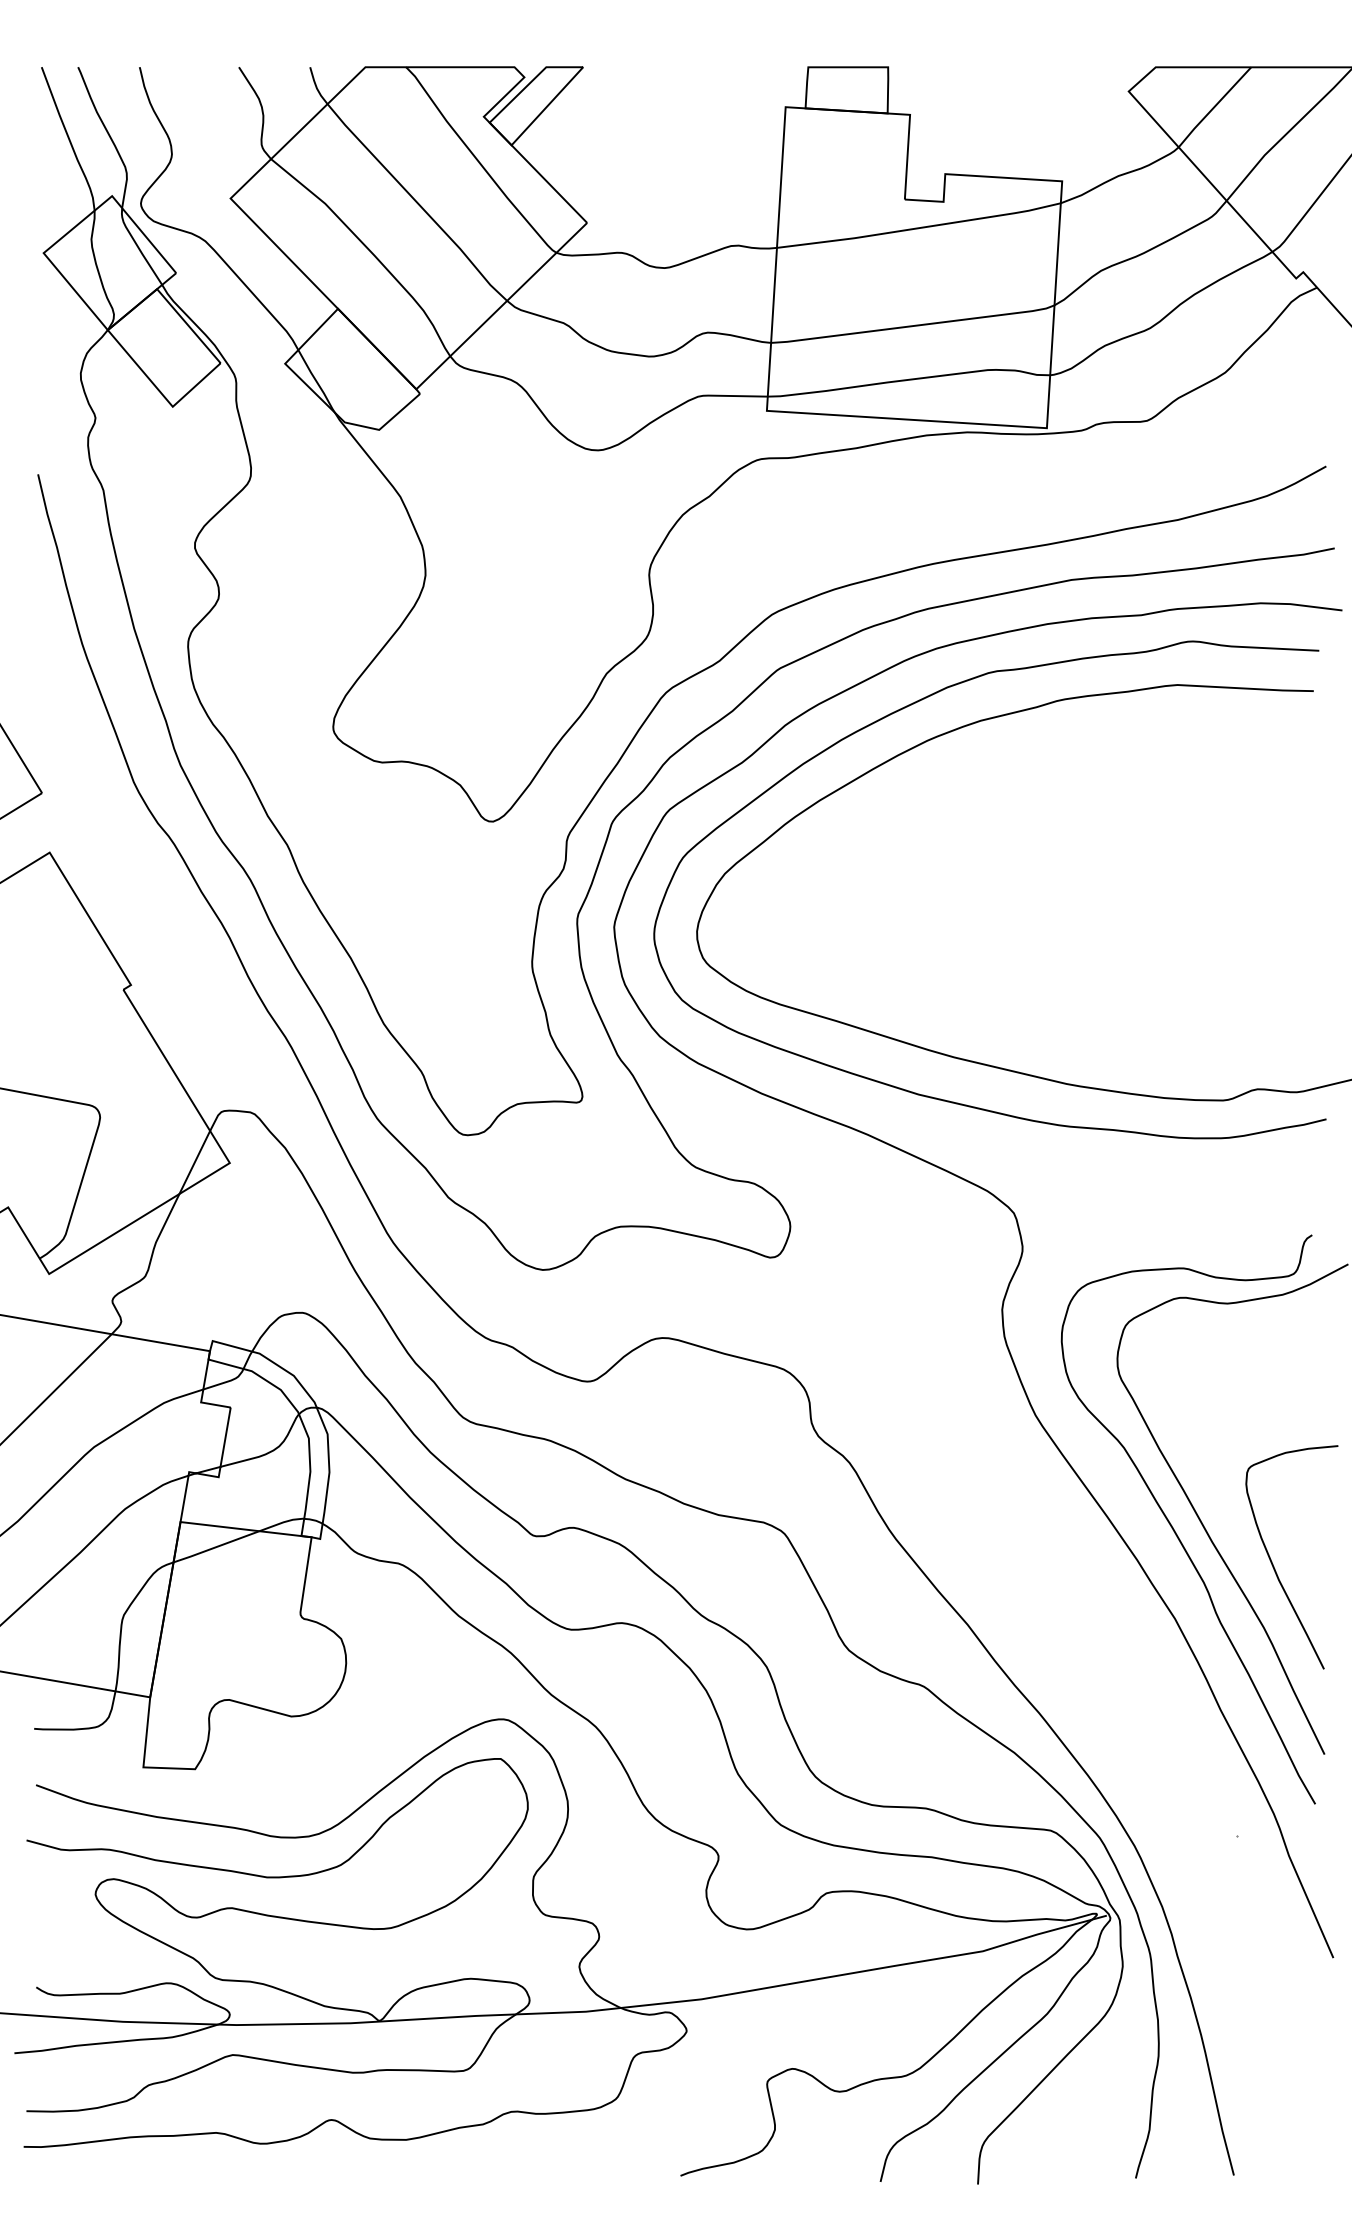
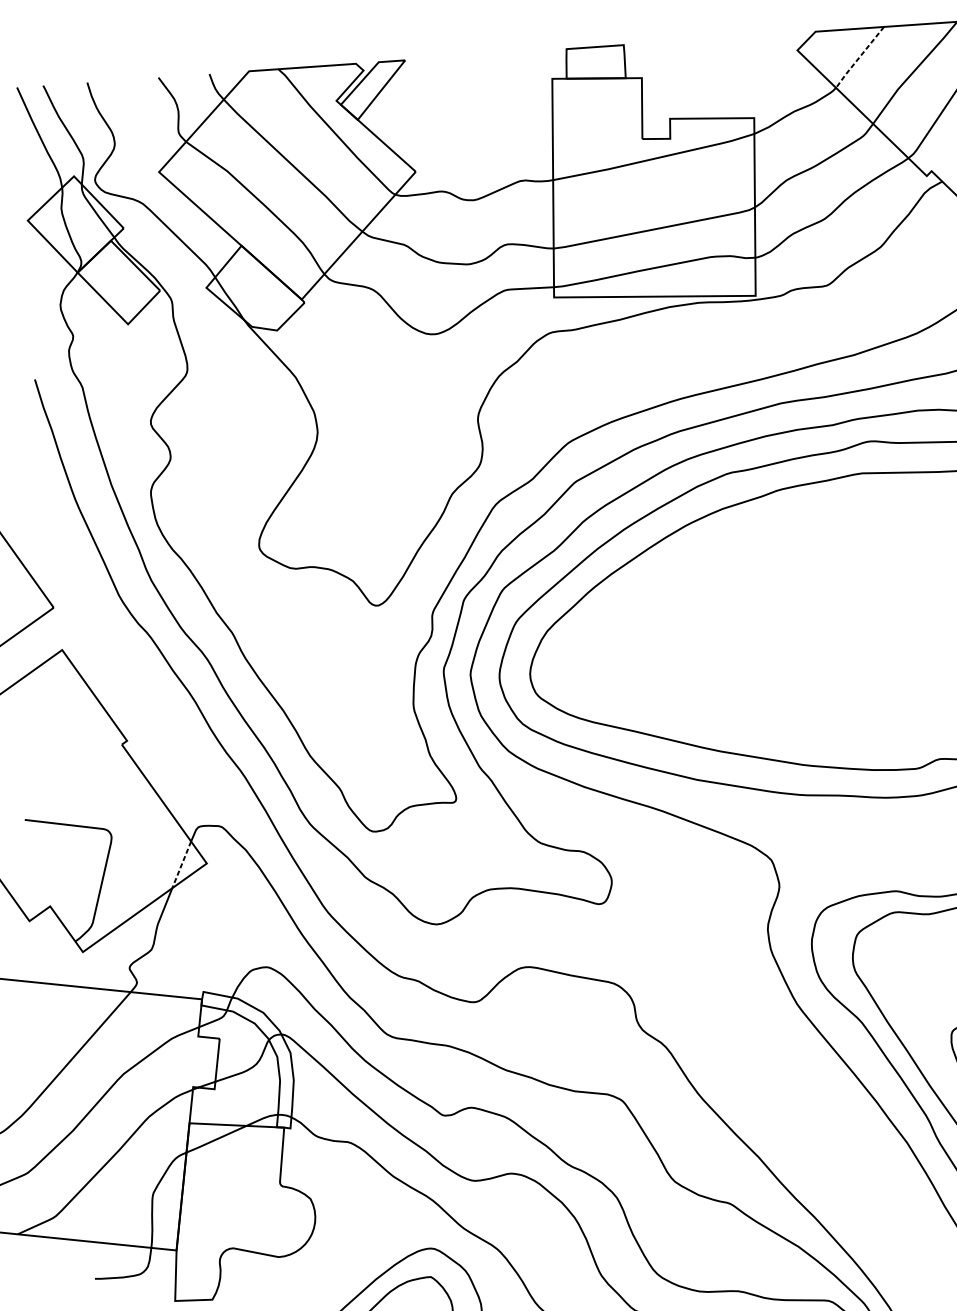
line: (1213, 107) -> (859, 57), solid -> dashed
line: (194, 1162) -> (181, 864), solid -> dashed

